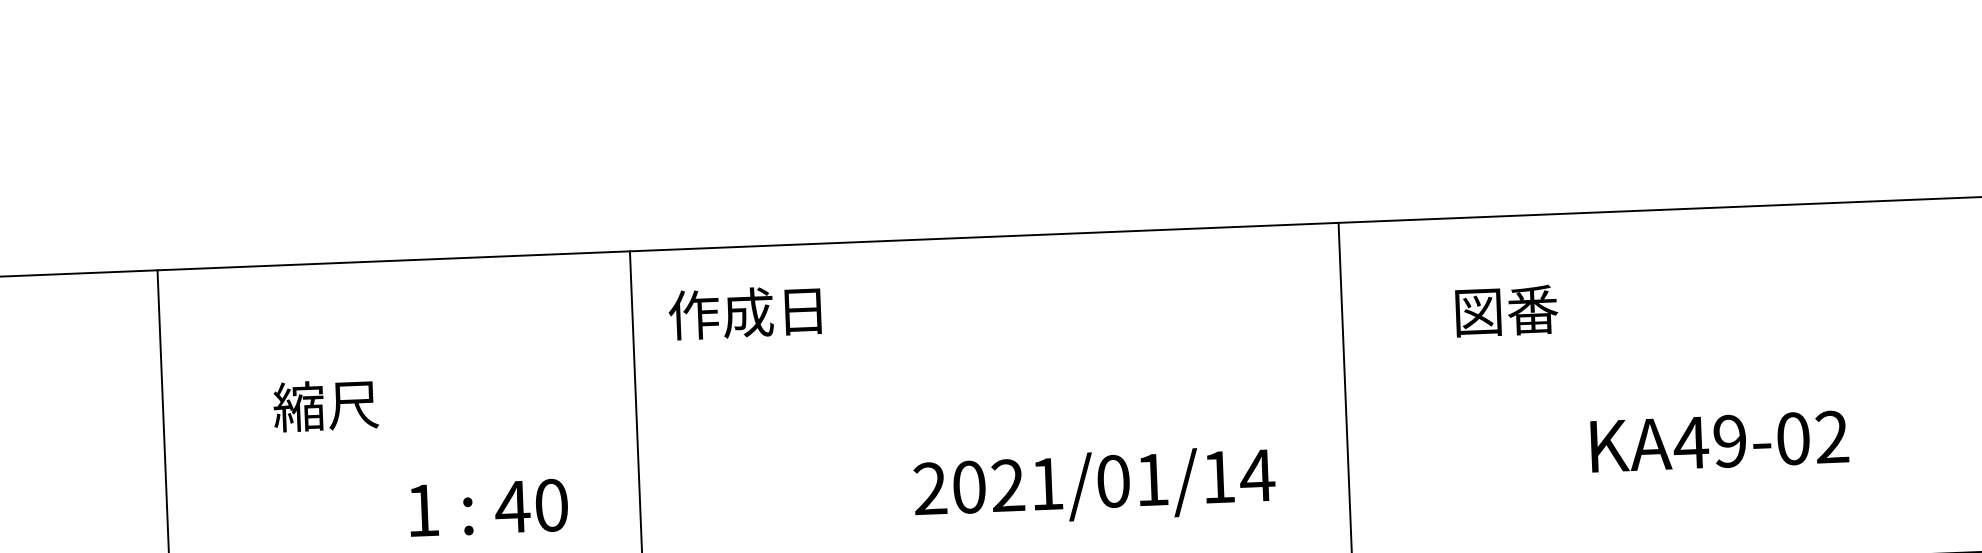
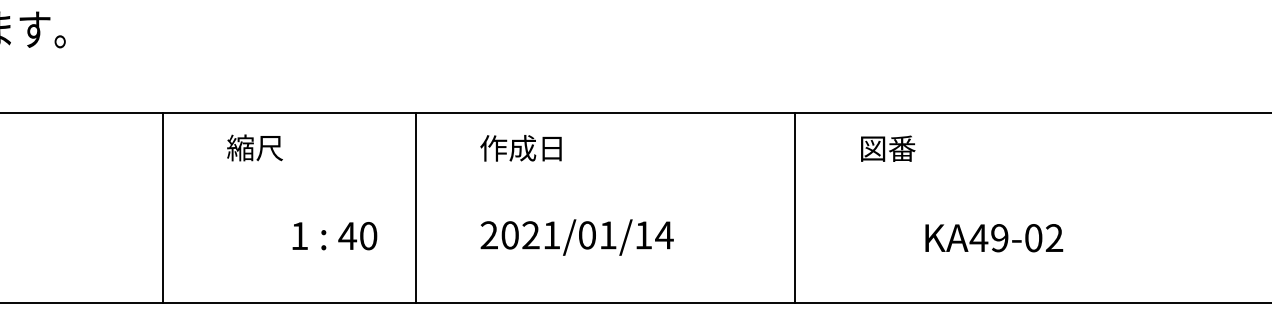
text: (1507, 310) -> (888, 148), moved
text: (744, 313) -> (520, 148), moved
text: (324, 404) -> (254, 147), moved
text: (1093, 486) -> (576, 237), moved
text: (488, 508) -> (334, 236), moved

